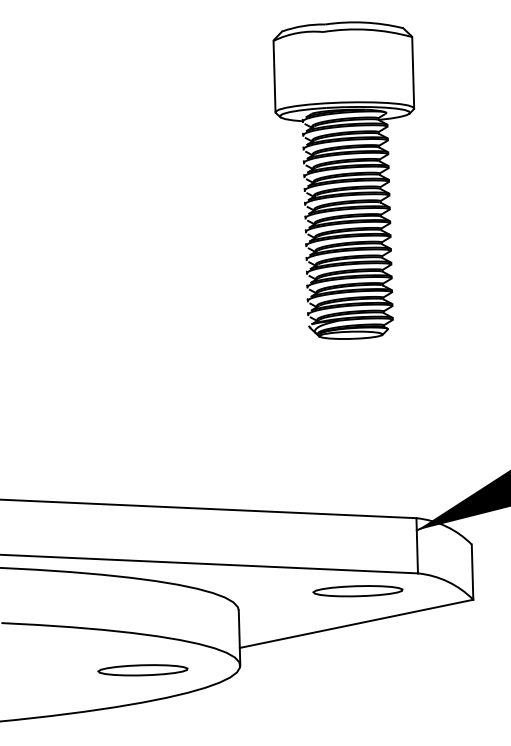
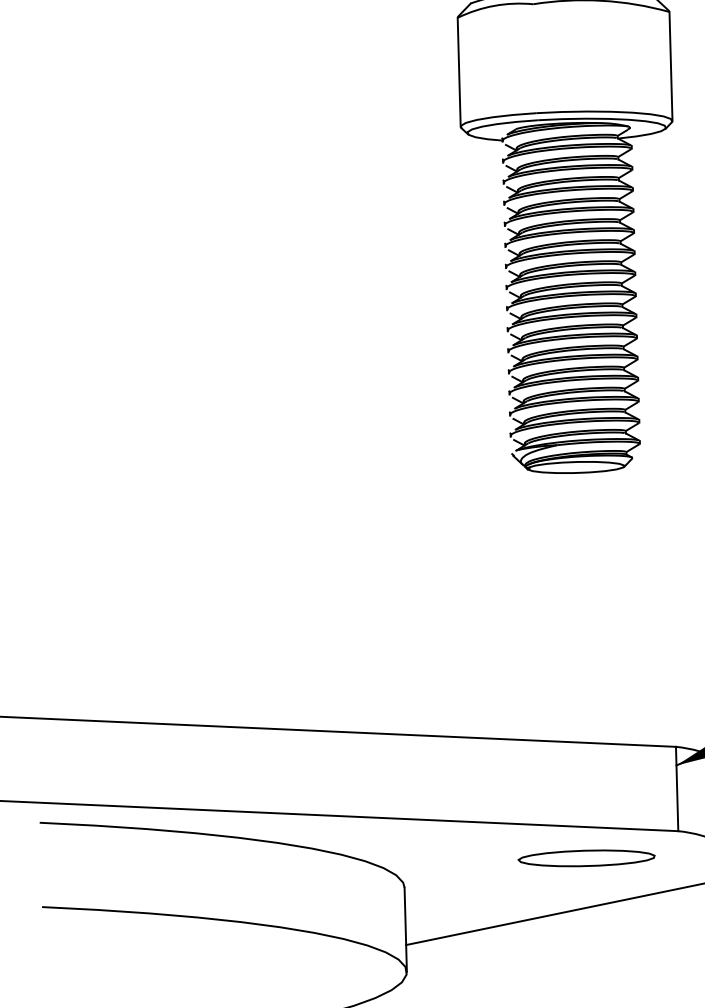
part: (142, 670) -> (257, 979), removed

